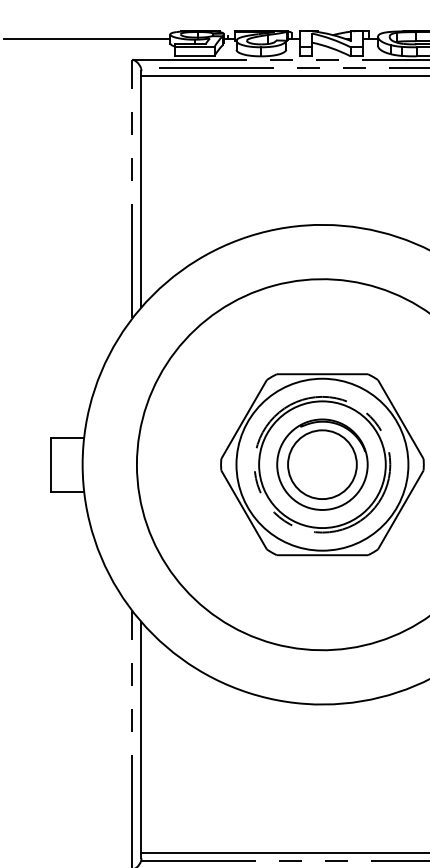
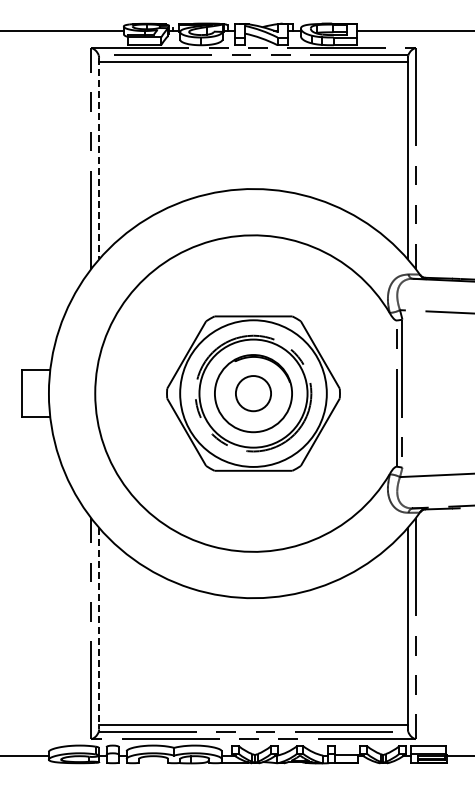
line: (141, 189) -> (99, 158), solid -> dashed
circle: (322, 464) -> (253, 393), size x0.6
line: (141, 740) -> (99, 628), solid -> dashed

